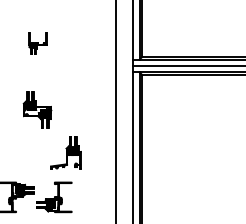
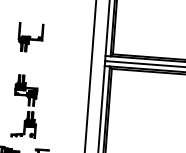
part: (37, 43) -> (30, 37), size x1.67
part: (65, 152) -> (23, 124), moved

